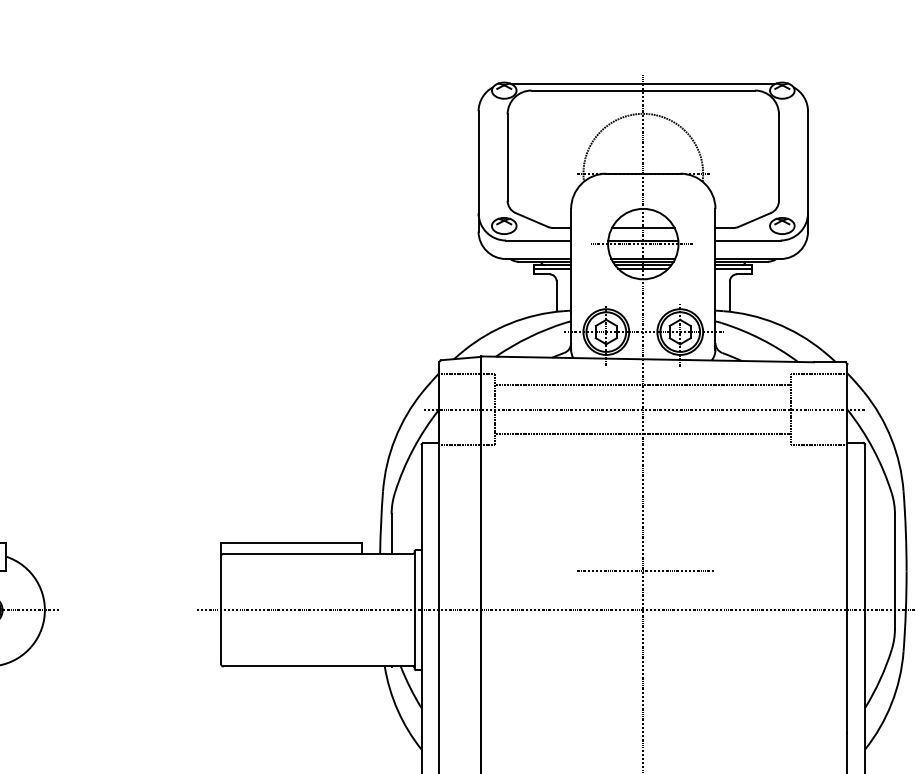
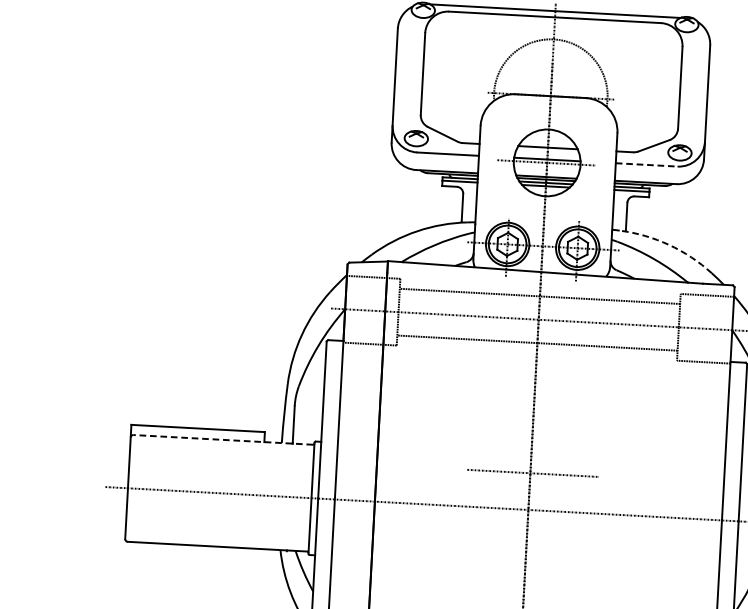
line: (748, 240) -> (647, 164), solid -> dashed
arc: (776, 323) -> (669, 245), solid -> dashed
line: (318, 553) -> (223, 439), solid -> dashed

